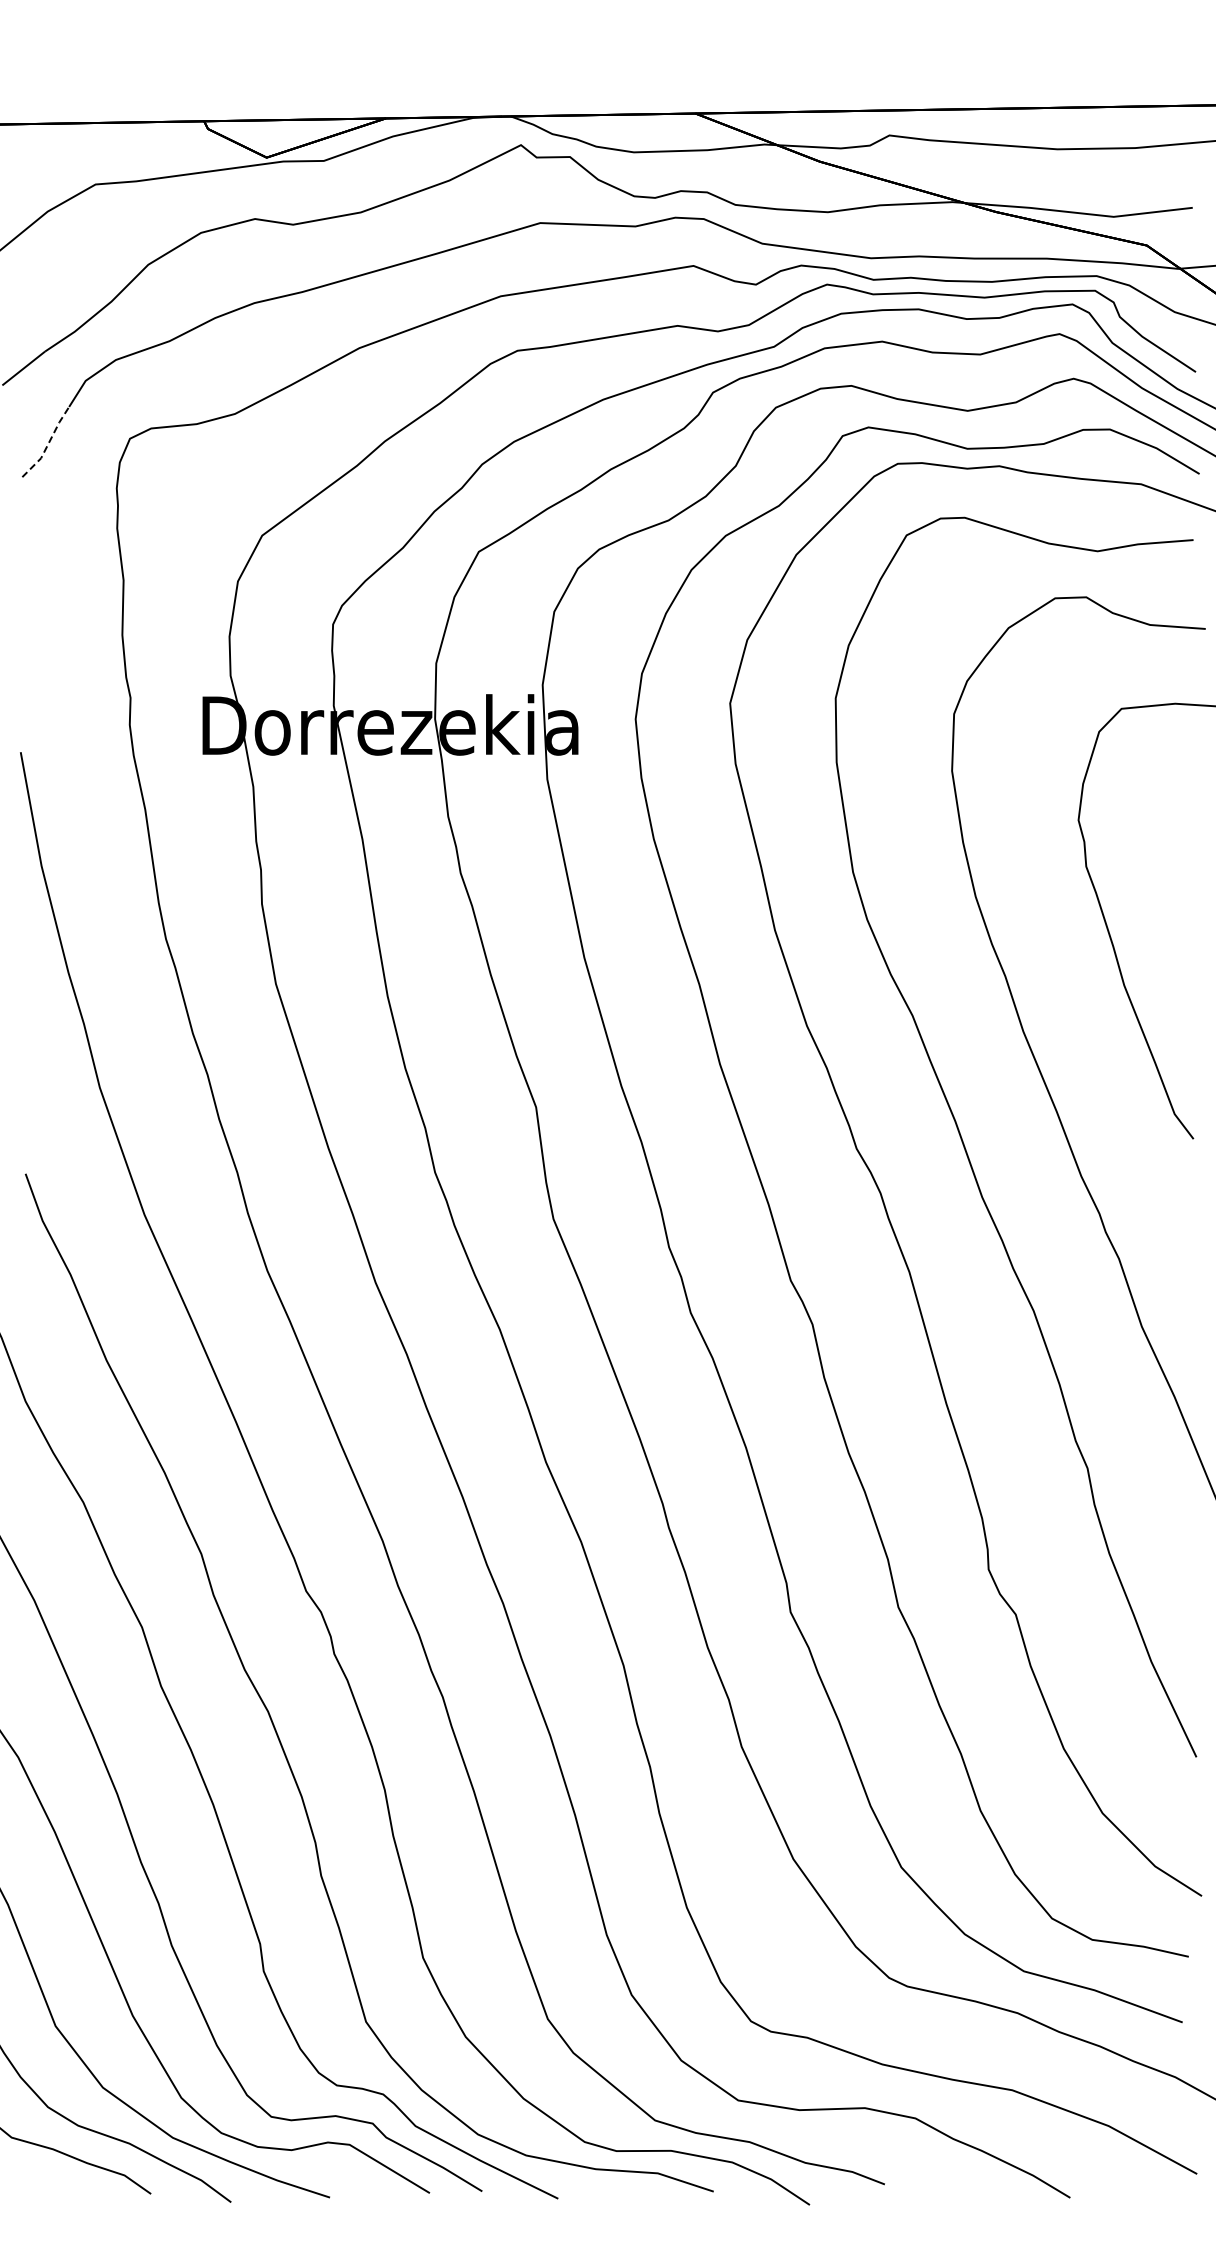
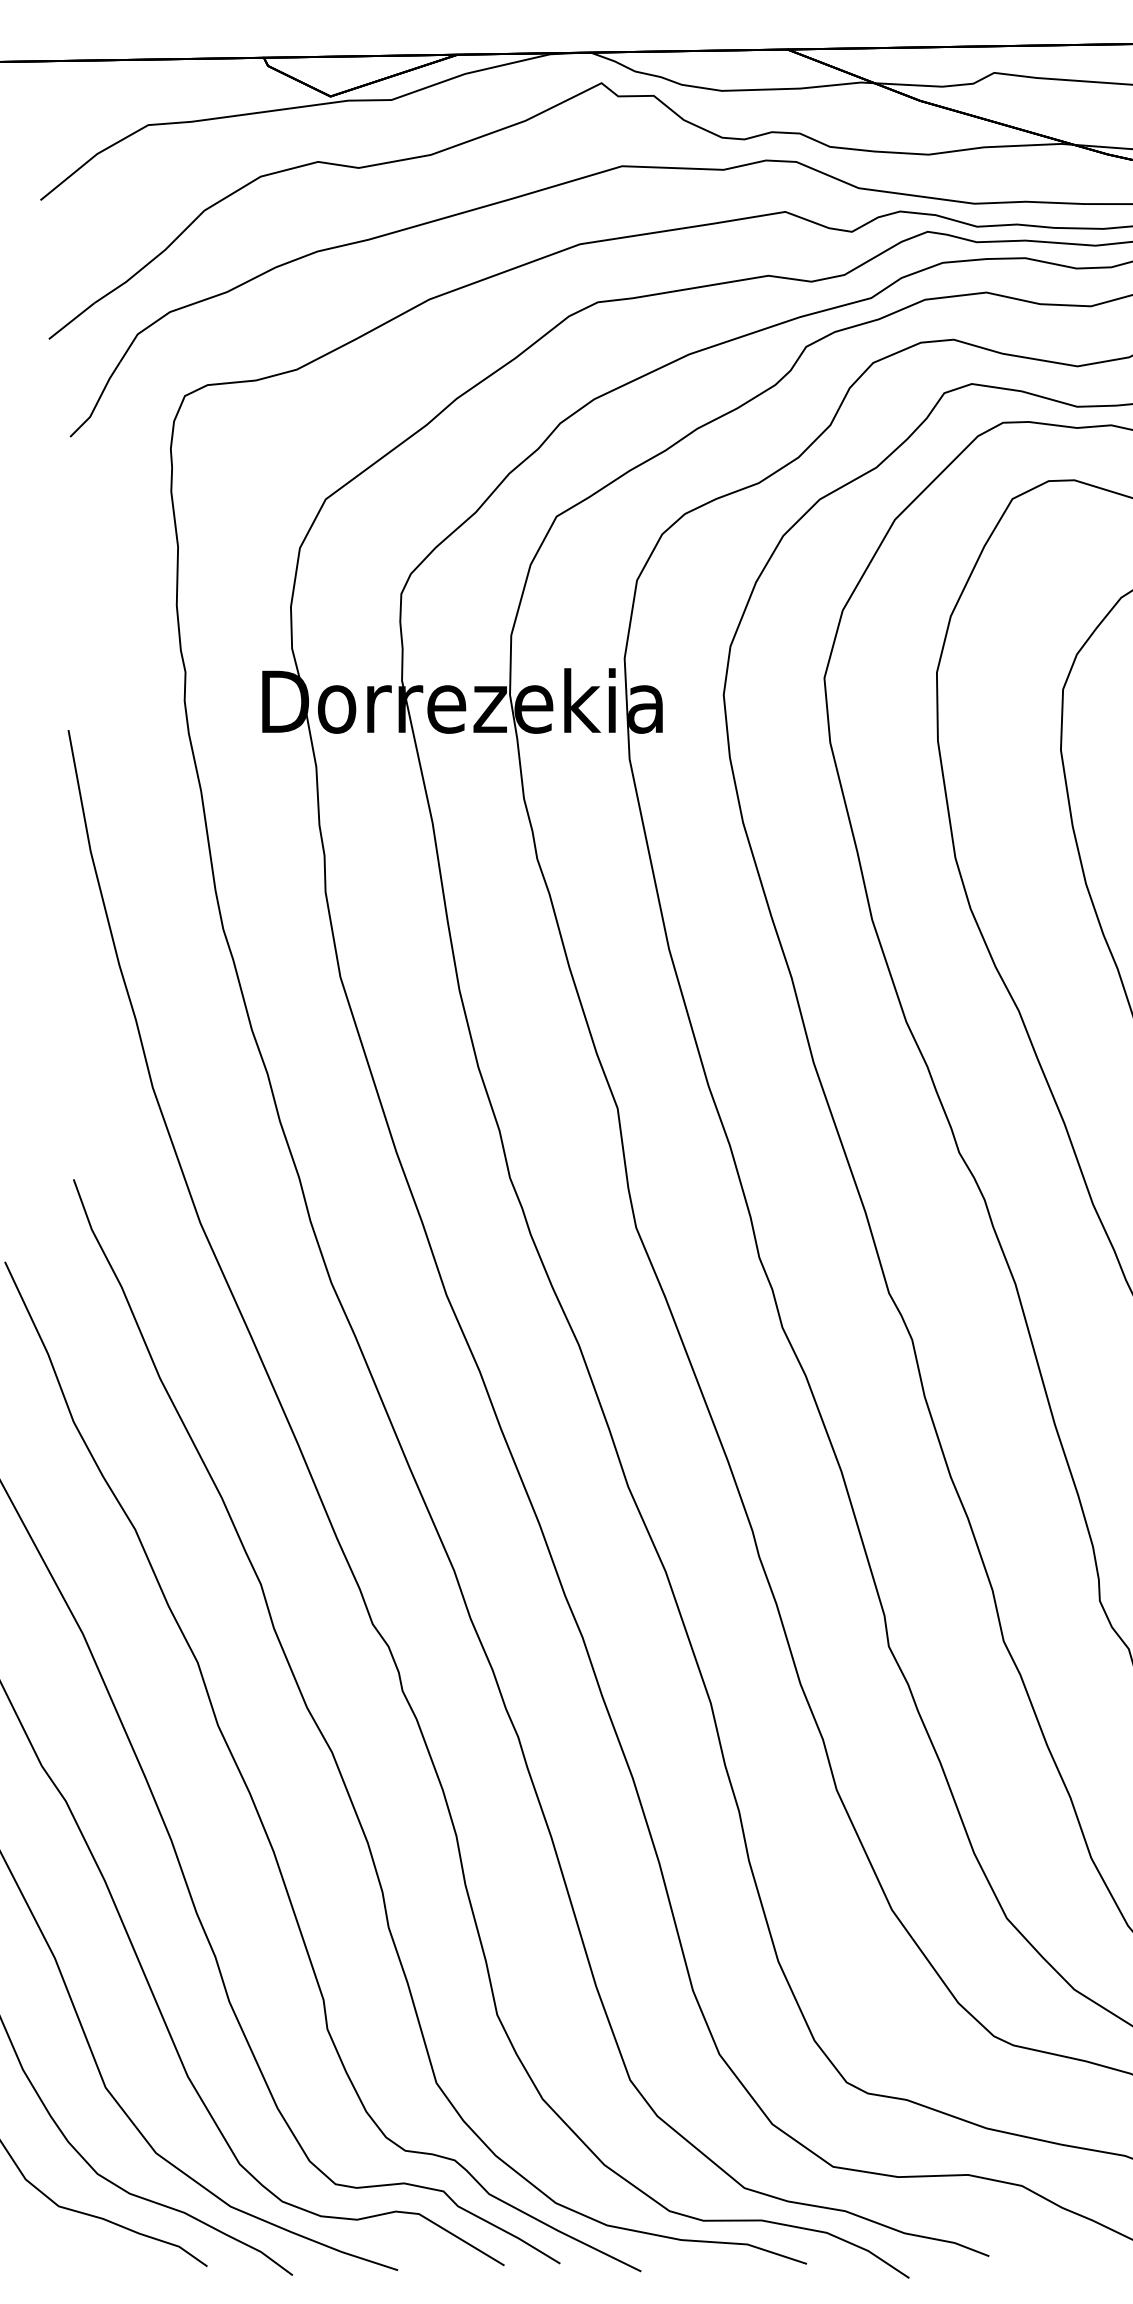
line: (48, 443) -> (98, 401), dashed -> solid

